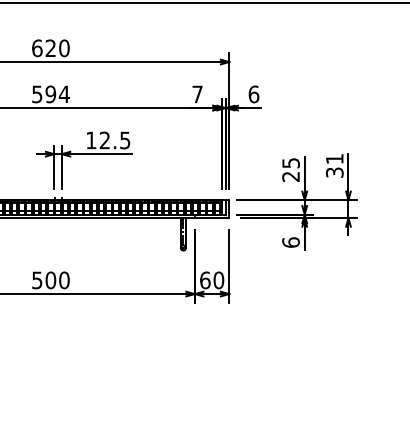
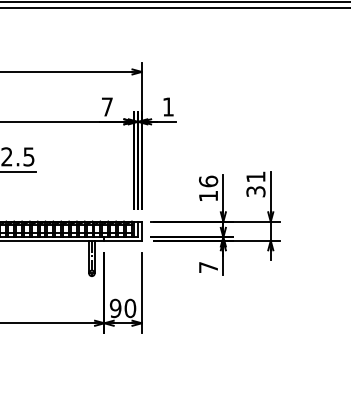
text: (253, 94) -> (167, 107), 6 -> 1
text: (290, 169) -> (207, 188), 25 -> 16
text: (290, 242) -> (207, 267), 6 -> 7
text: (205, 280) -> (115, 308), 60 -> 90

